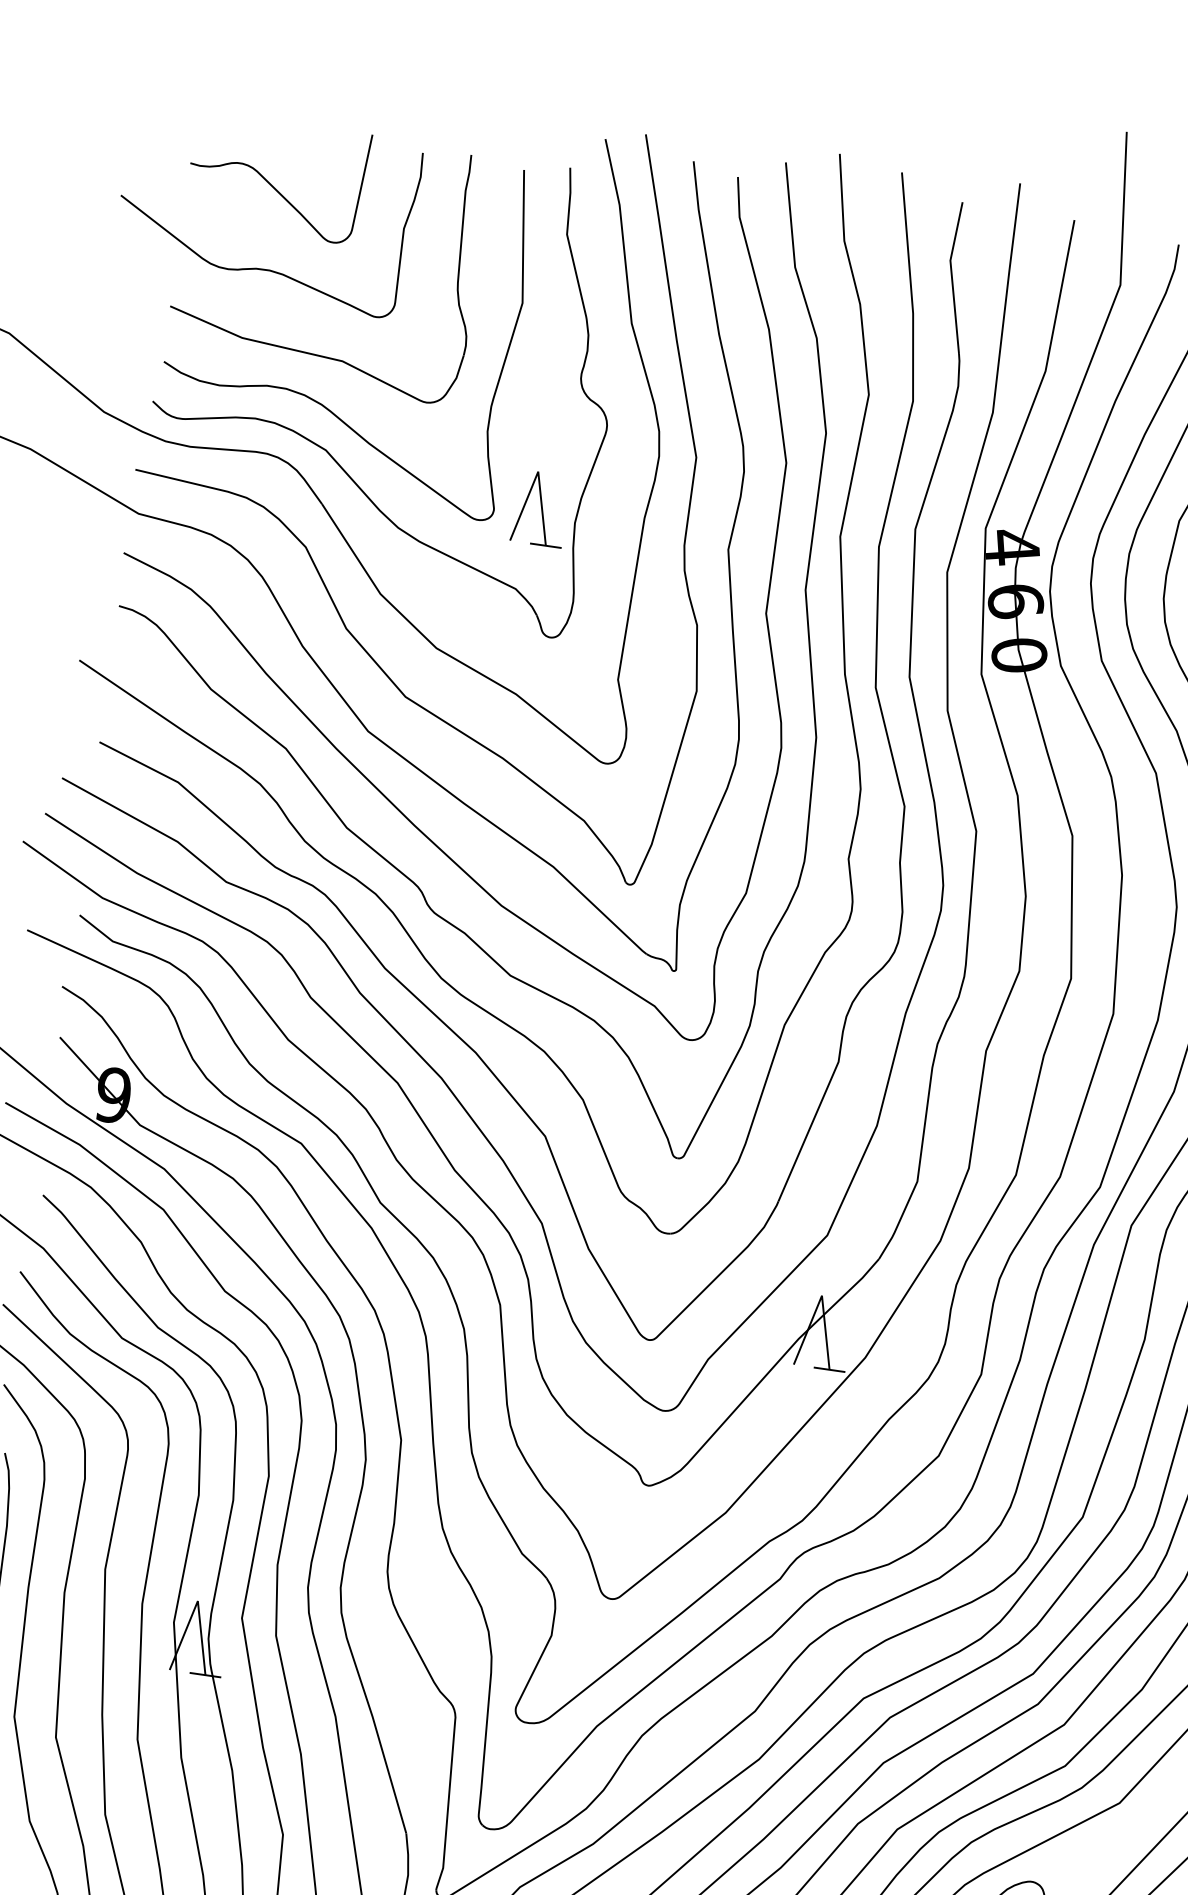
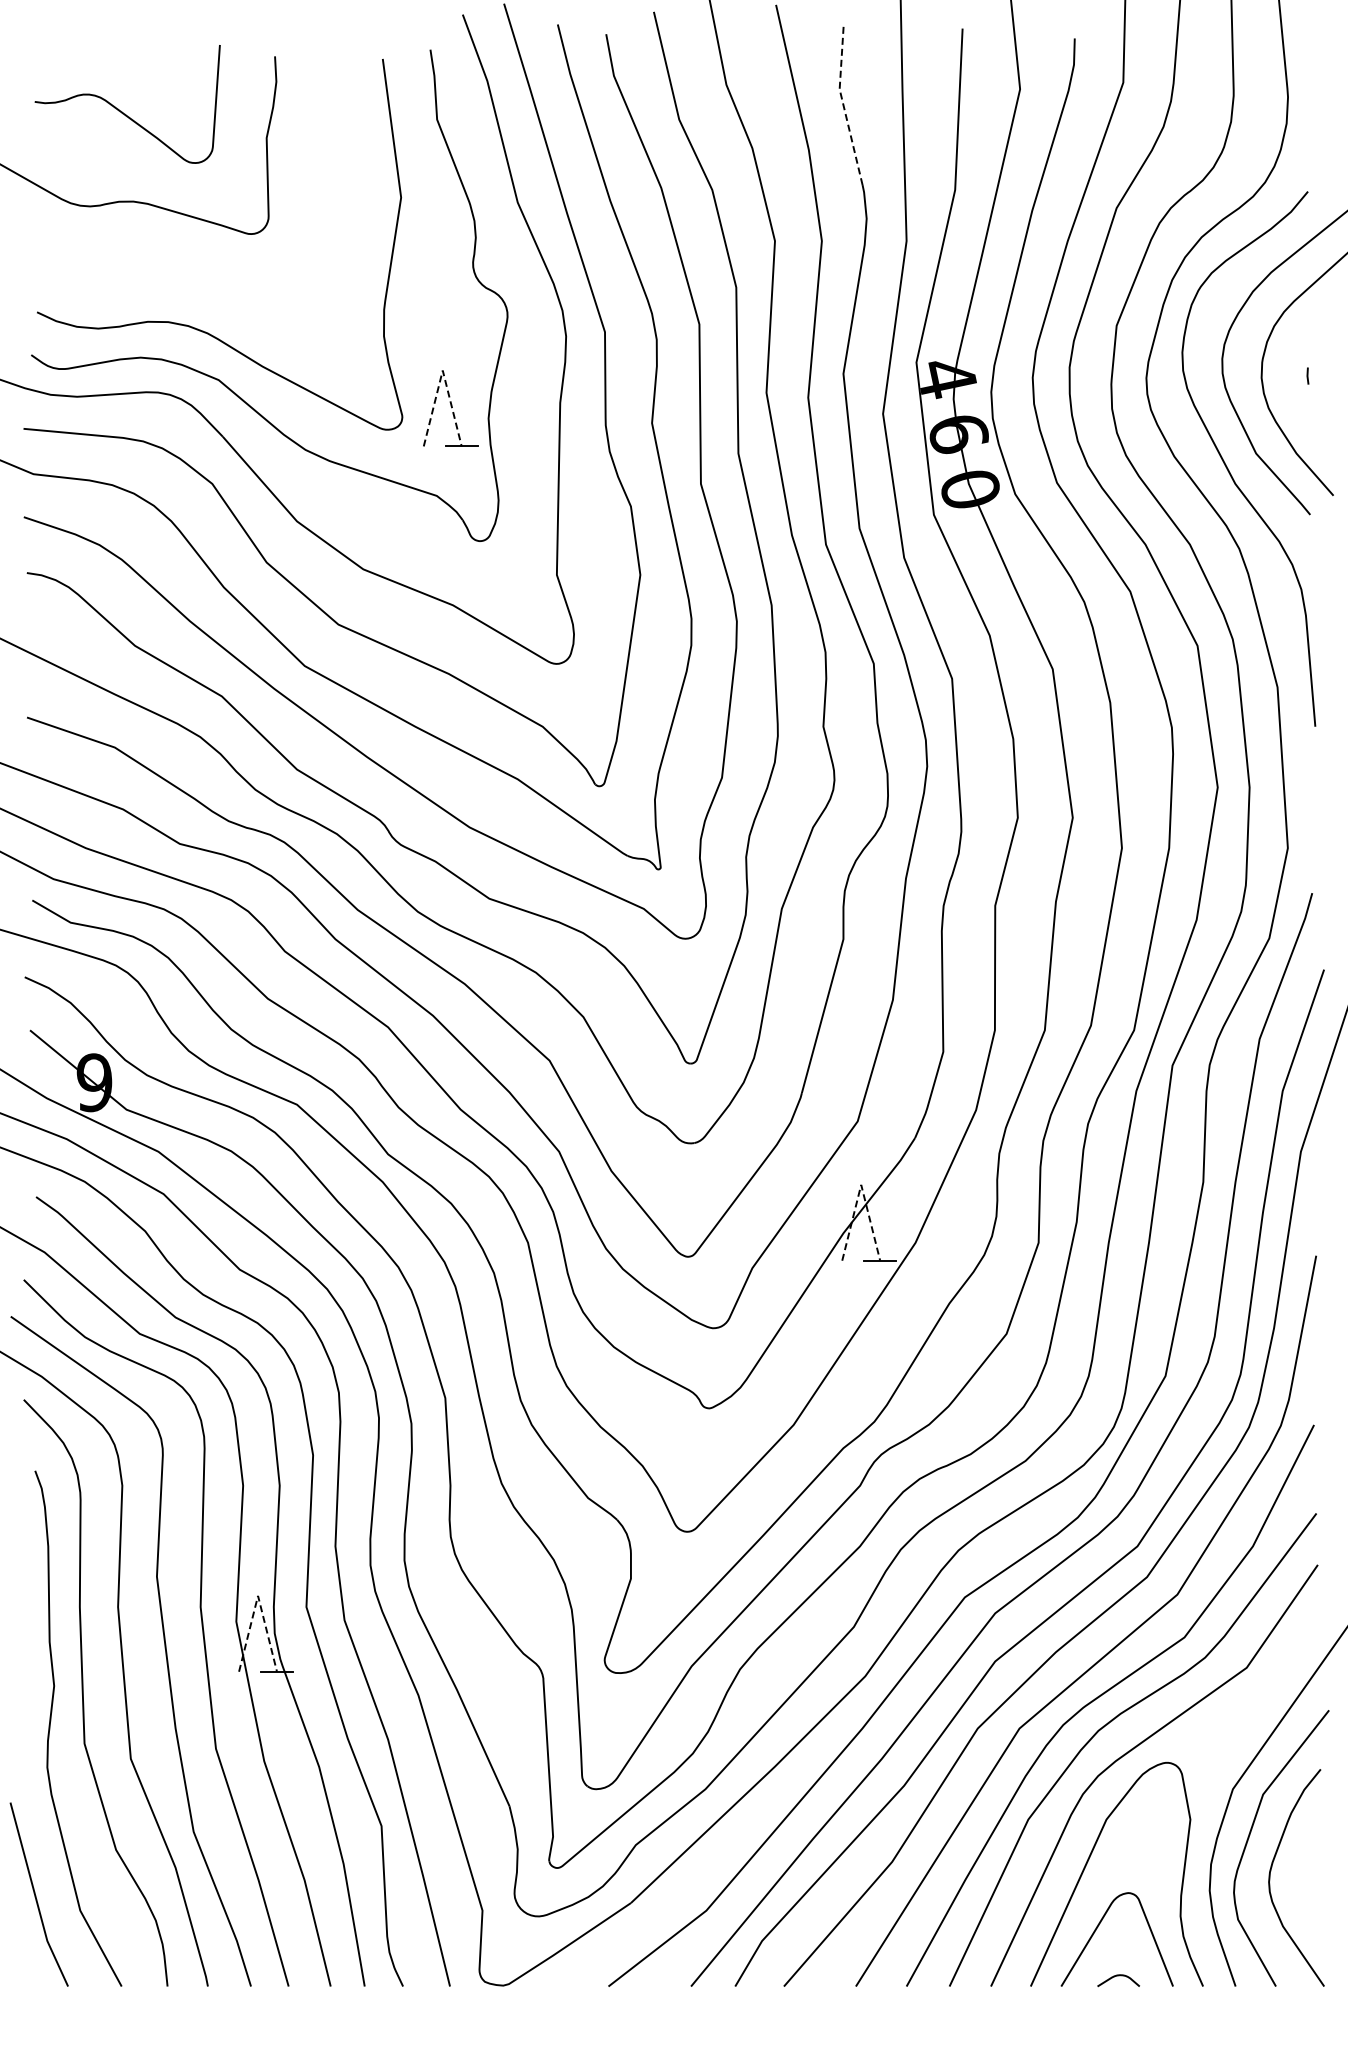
line: (951, 276) -> (843, 105), solid -> dashed
part: (307, 351) -> (184, 280), removed
line: (538, 471) -> (442, 370), solid -> dashed
line: (822, 1295) -> (861, 1184), solid -> dashed
line: (198, 1600) -> (258, 1595), solid -> dashed

